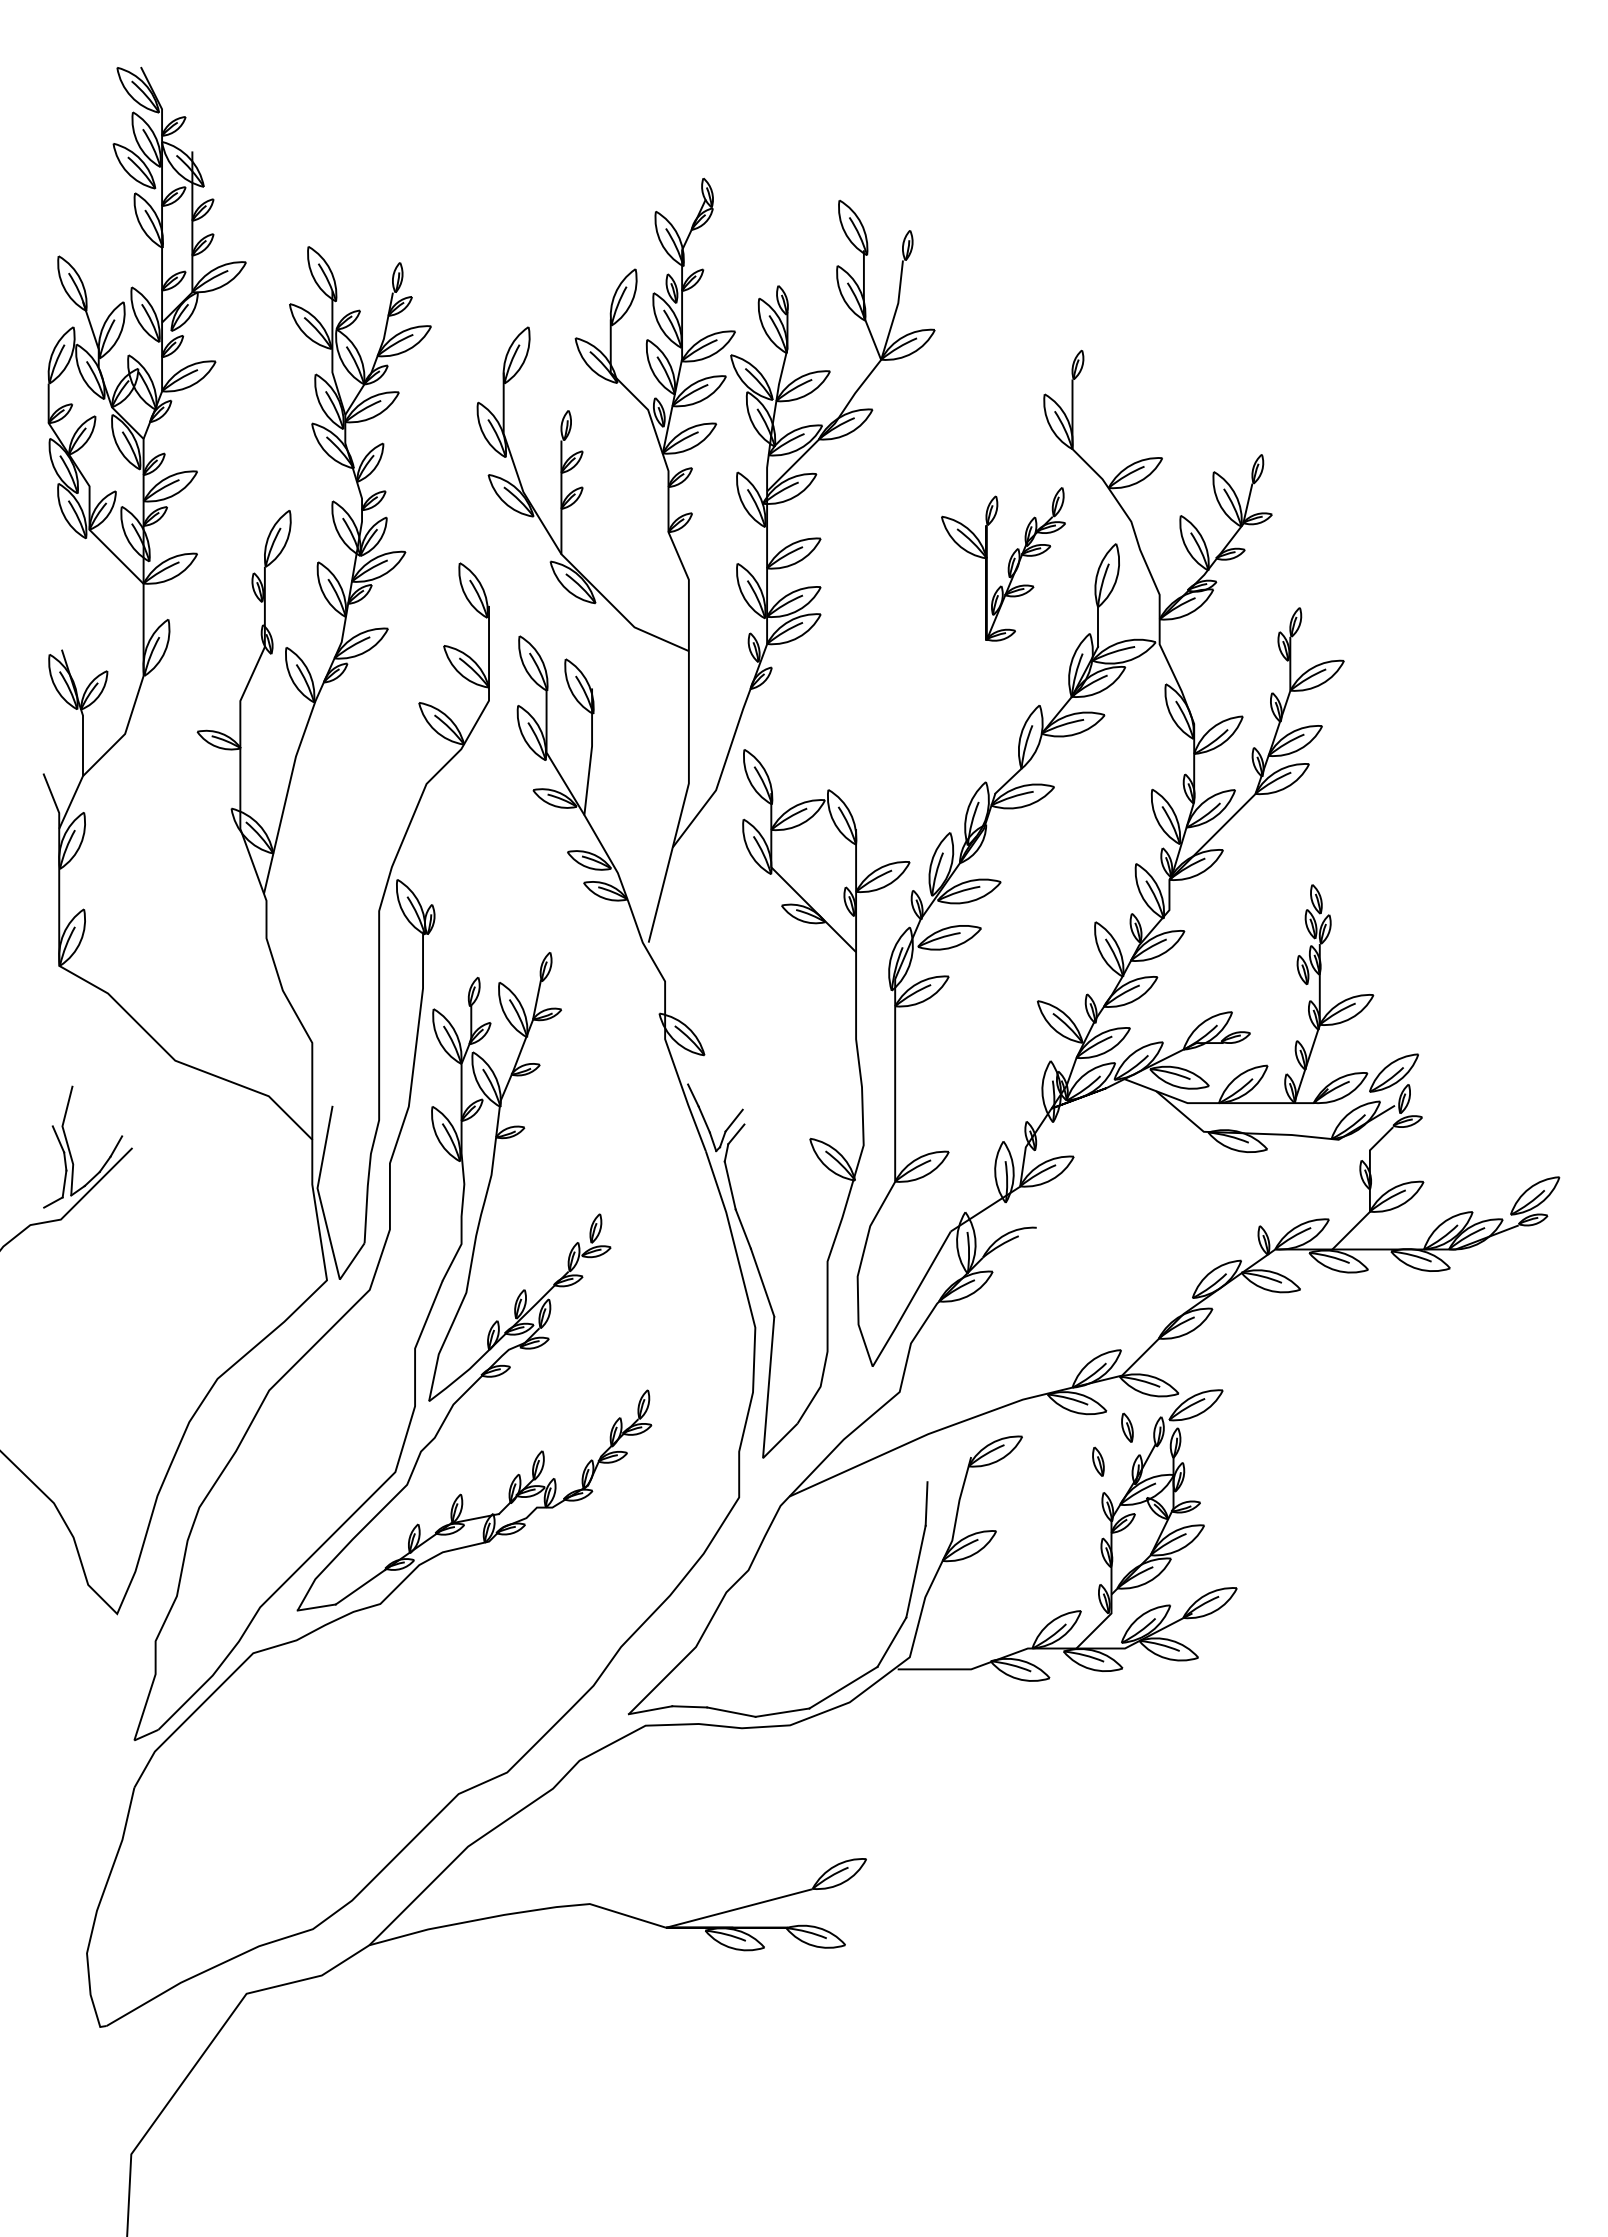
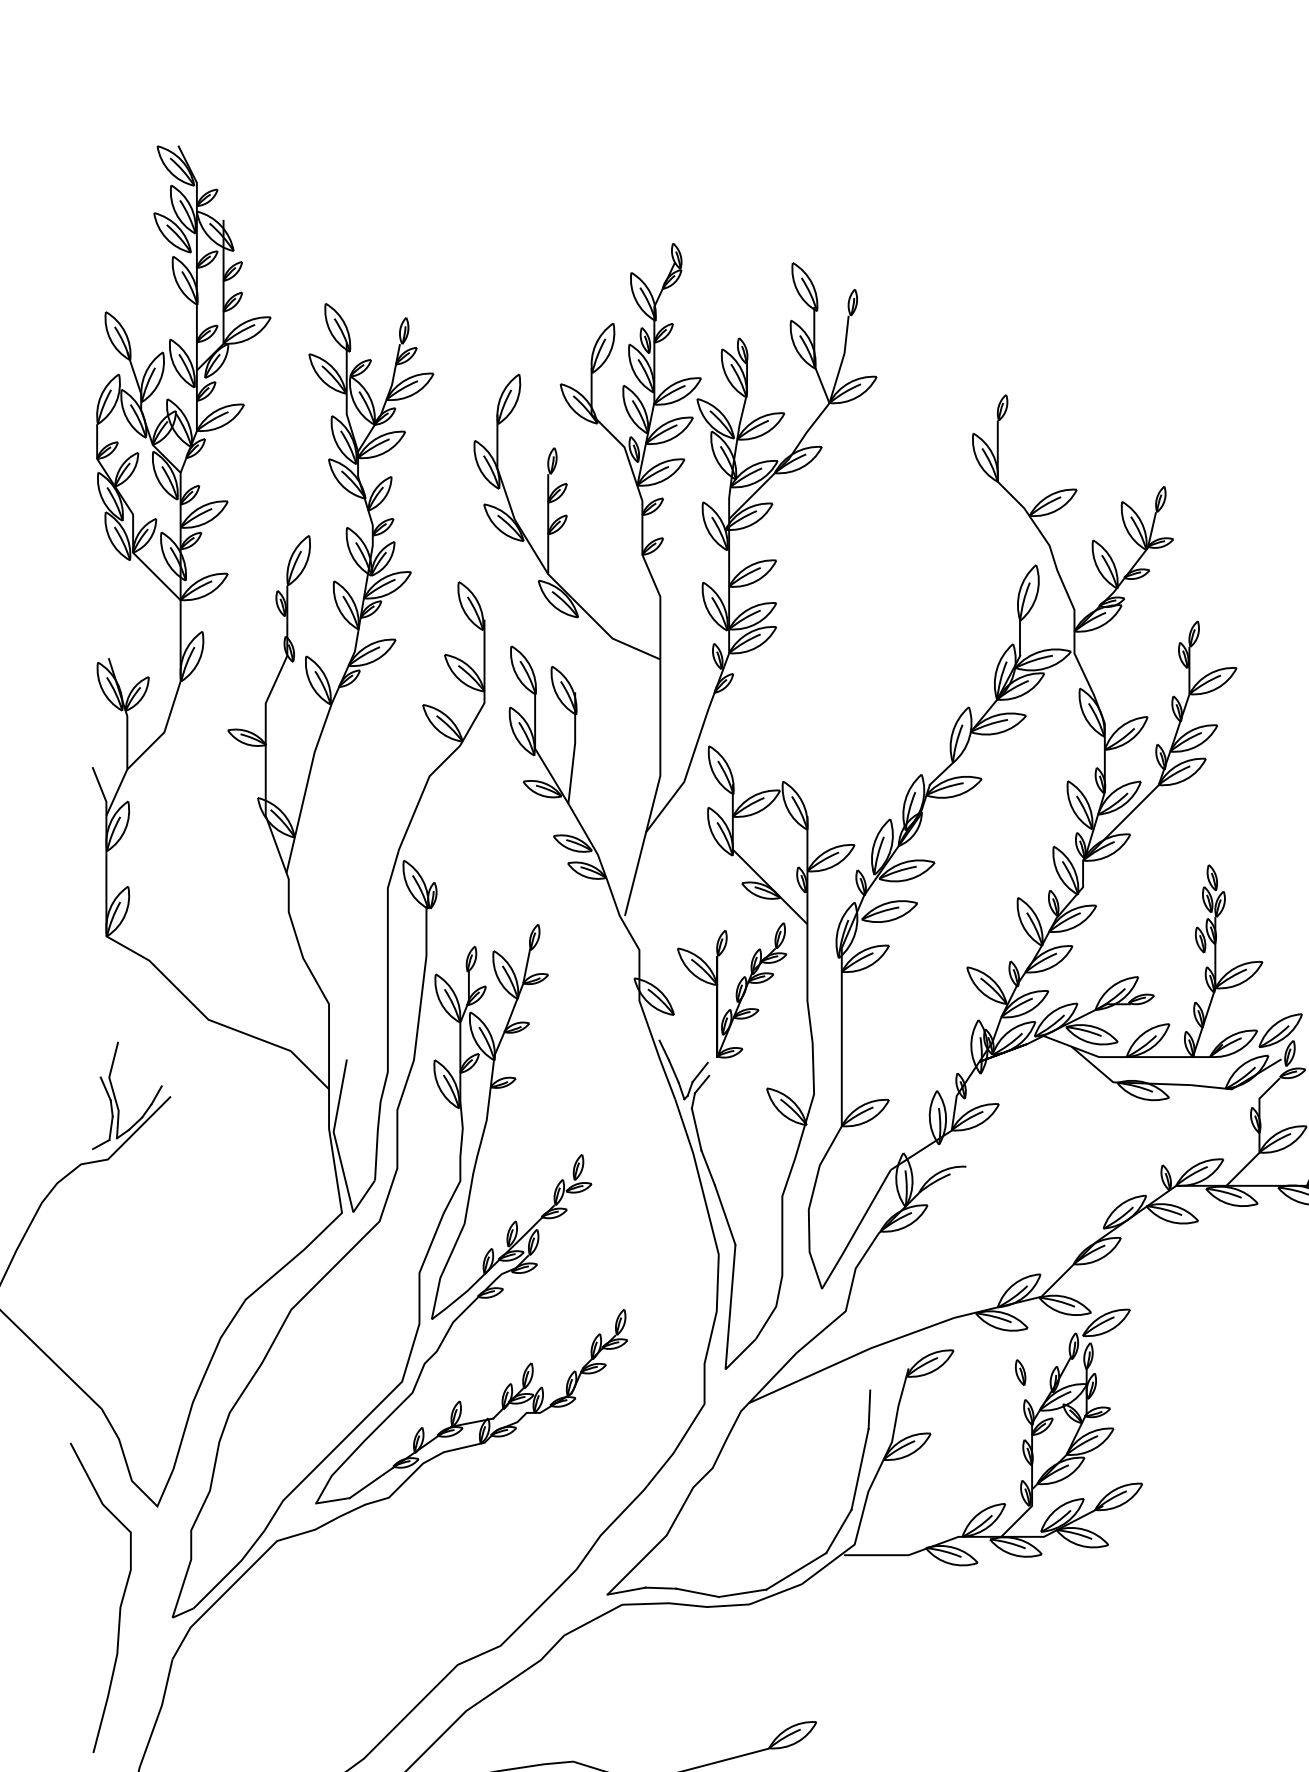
part: (1003, 564) -> (732, 990), moved
part: (1127, 1427) -> (1046, 1342), removed
curve: (75, 1723) -> (120, 1602), added

